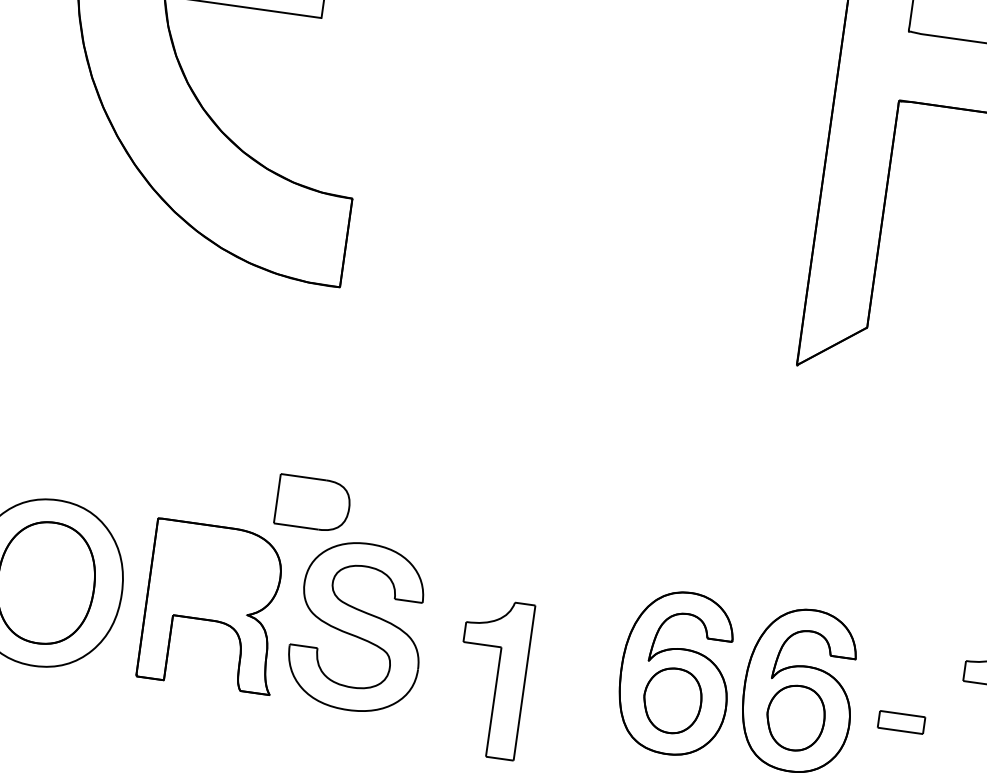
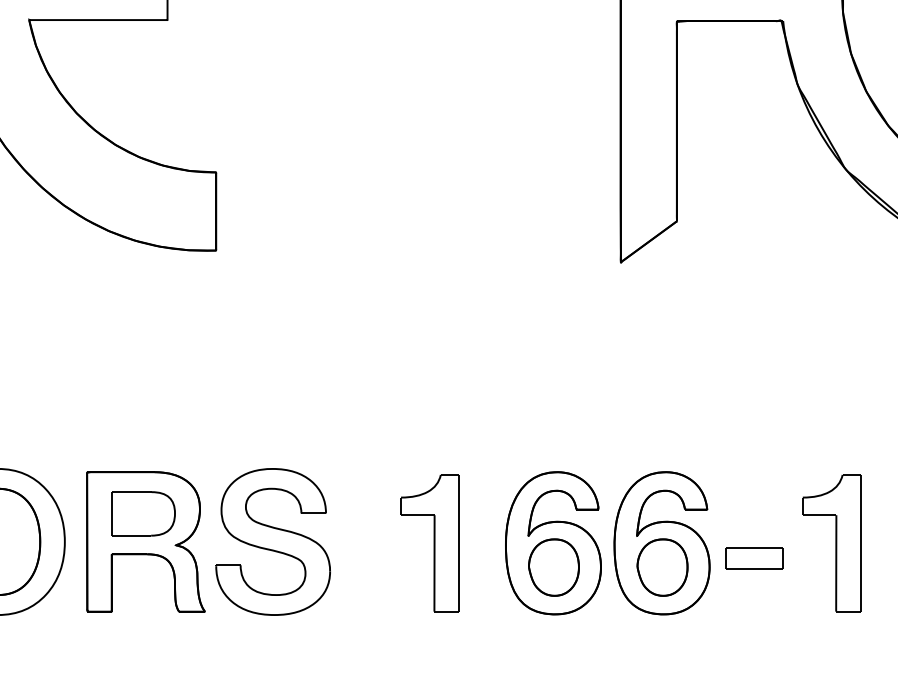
part: (313, 503) -> (143, 513), moved
part: (491, 678) -> (429, 543), moved
part: (901, 722) -> (754, 558), size x1.43

